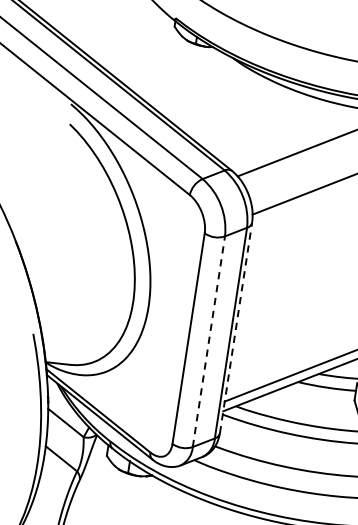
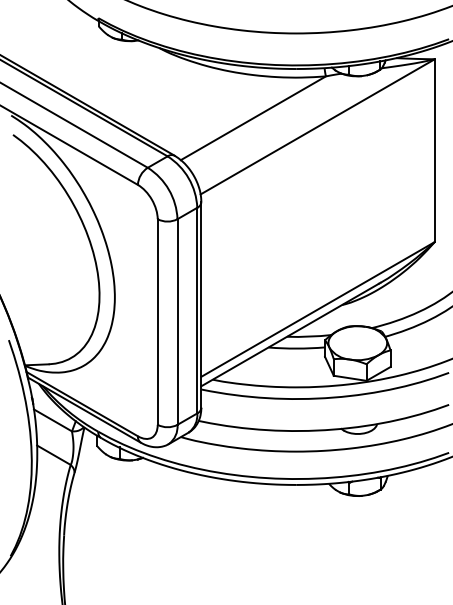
line: (236, 327) -> (201, 304), dashed -> solid
line: (208, 342) -> (177, 322), dashed -> solid

